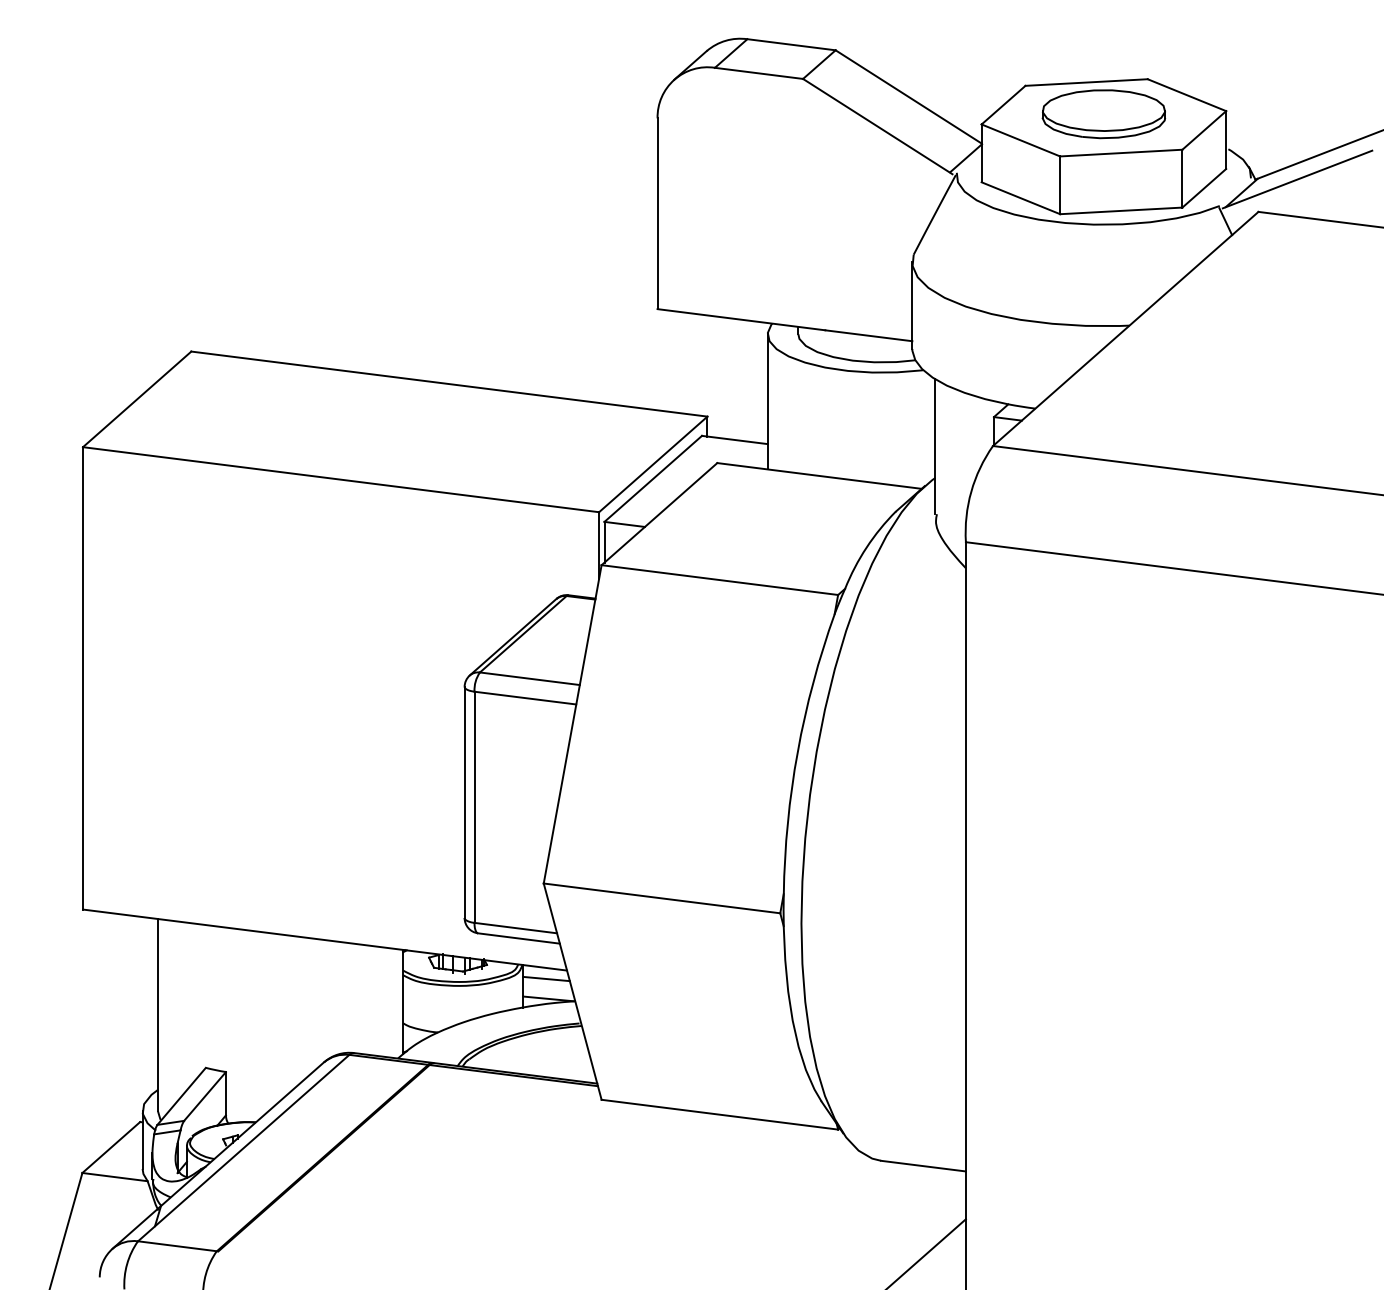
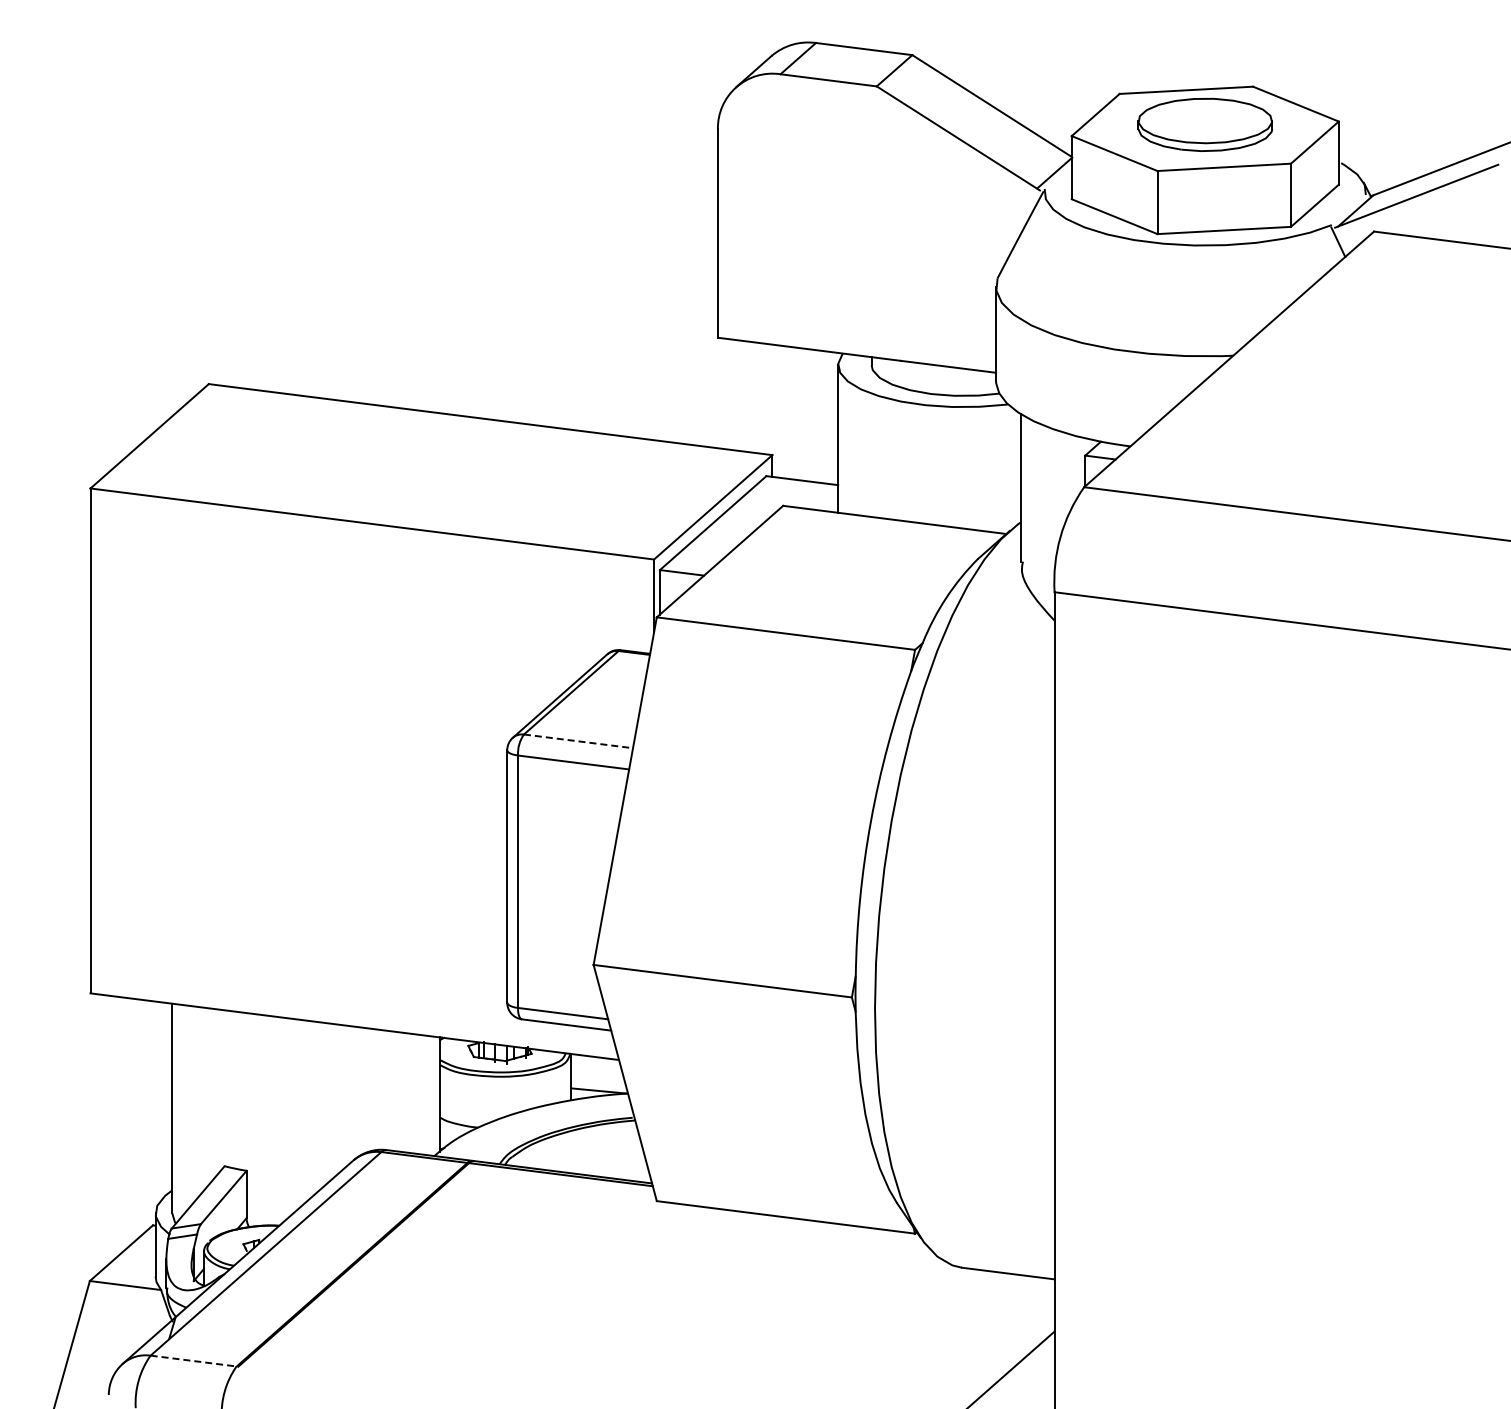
line: (529, 678) -> (578, 741), solid -> dashed
line: (546, 978) -> (596, 1068), removed
line: (178, 1246) -> (194, 1361), solid -> dashed

